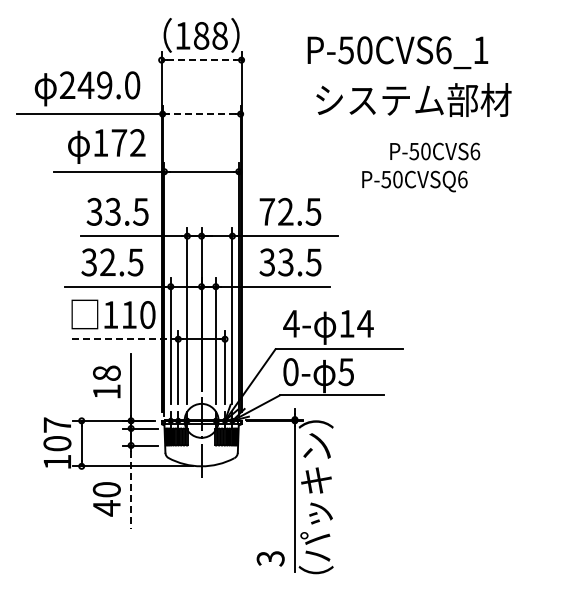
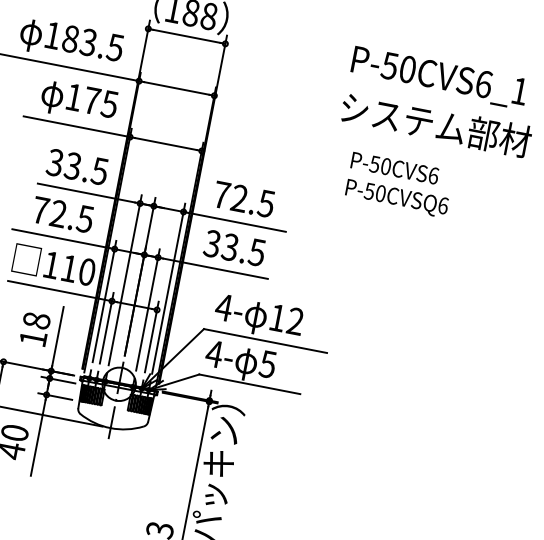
text: (397, 52) -> (438, 77), moved
line: (201, 60) -> (186, 36), dashed -> solid
text: (100, 85) -> (84, 41), 249.0 -> 183.5
text: (413, 99) -> (435, 124), moved
line: (201, 114) -> (176, 88), dashed -> solid
text: (137, 142) -> (109, 103), 172 -> 175
text: (414, 181) -> (396, 198), moved
text: (89, 262) -> (40, 210), 32.5 -> 72.5
text: (365, 323) -> (295, 321), 14 -> 12
line: (124, 339) -> (60, 291), dashed -> solid
text: (290, 372) -> (214, 354), 0- -> 4-
line: (131, 490) -> (38, 438), dashed -> solid

